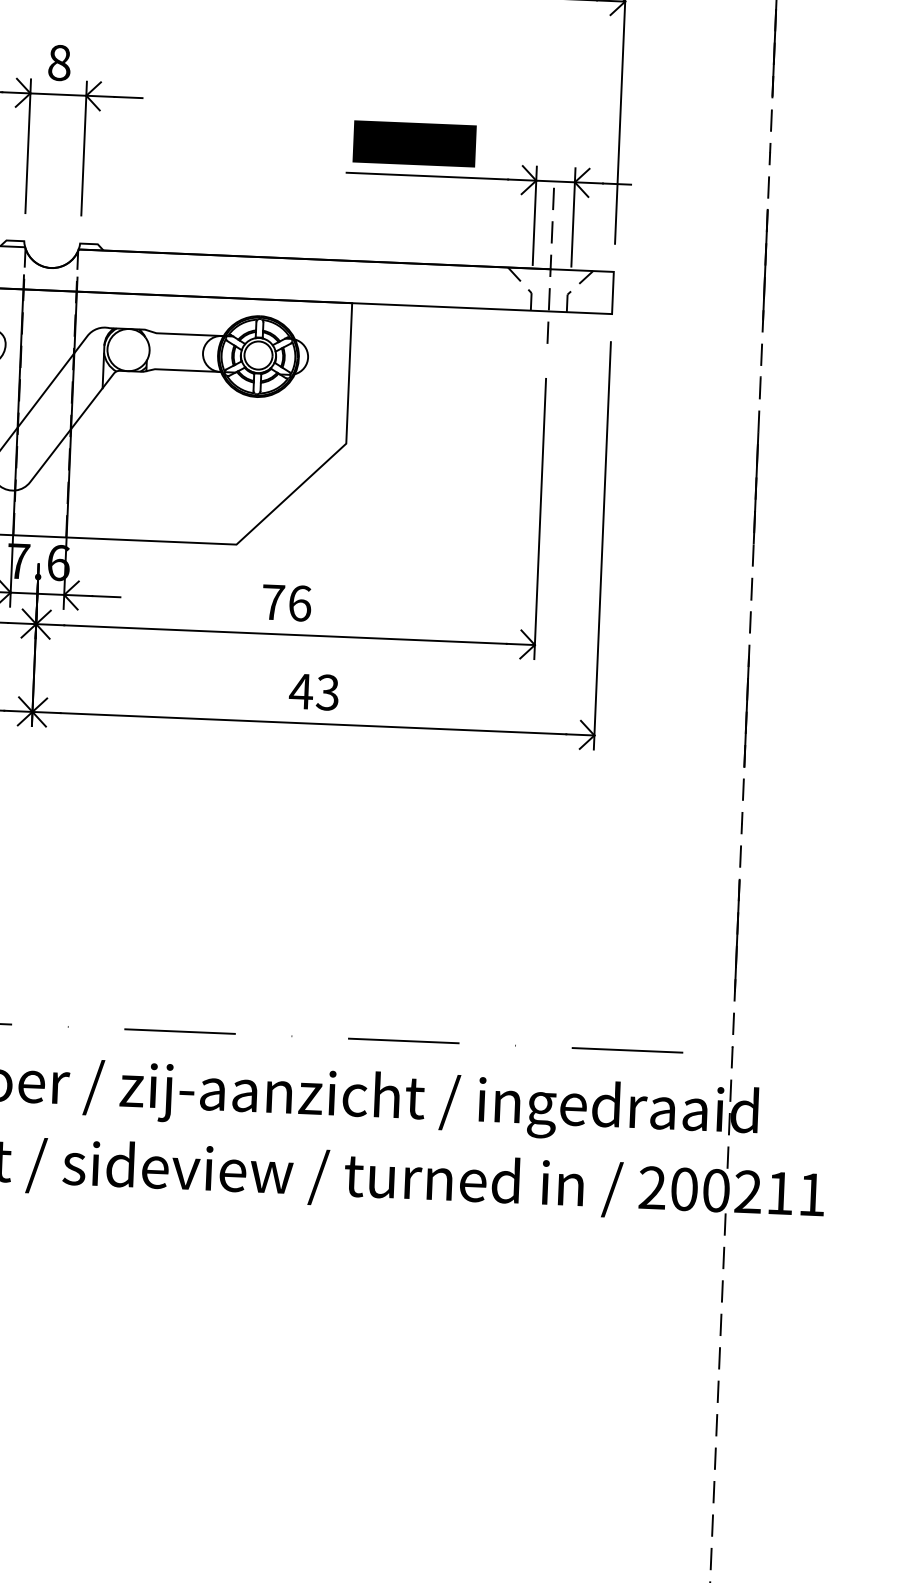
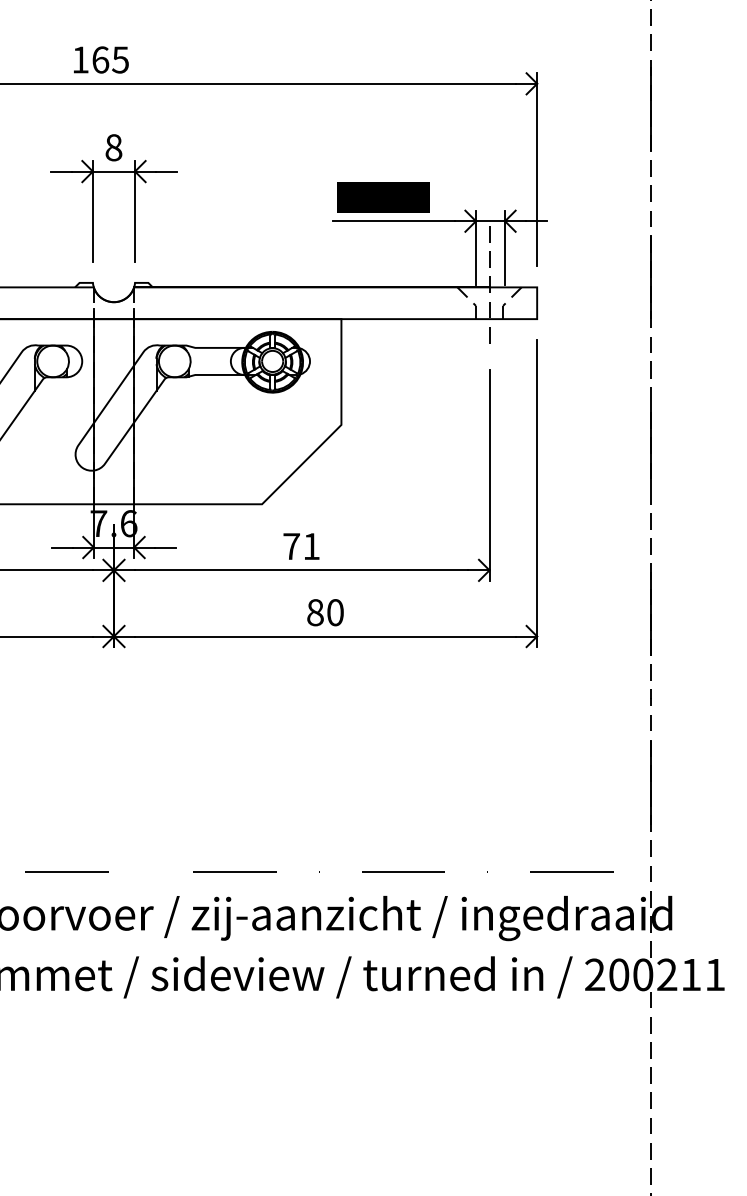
text: (299, 603) -> (311, 546), 76 -> 71
text: (313, 691) -> (324, 612), 43 -> 80

